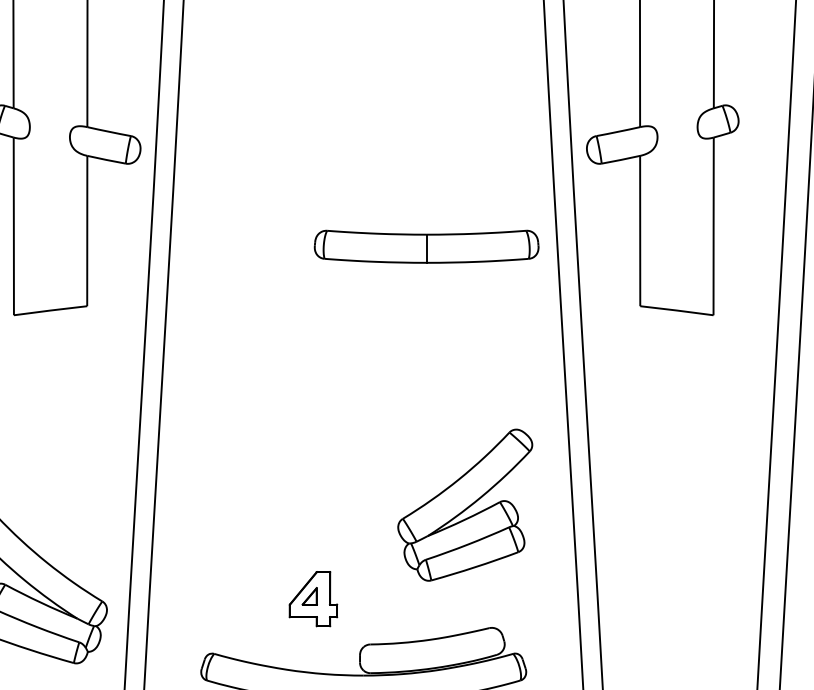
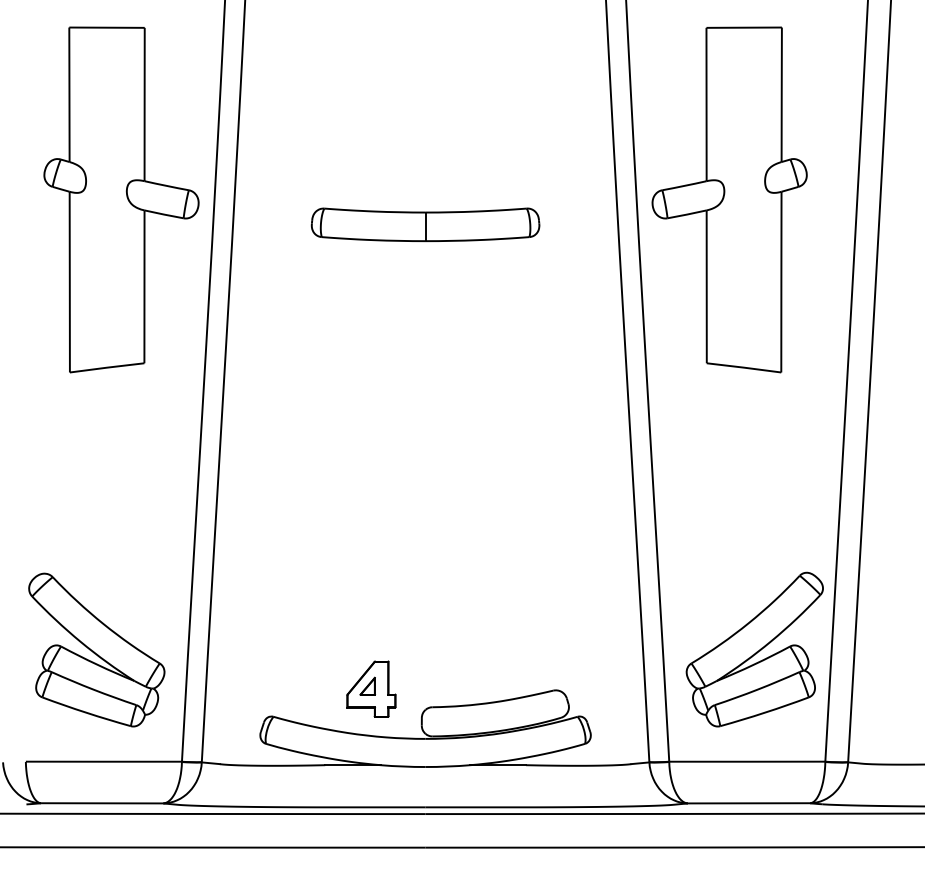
part: (426, 246) -> (425, 224), moved
part: (464, 505) -> (754, 649), moved
part: (313, 598) -> (371, 688), moved

